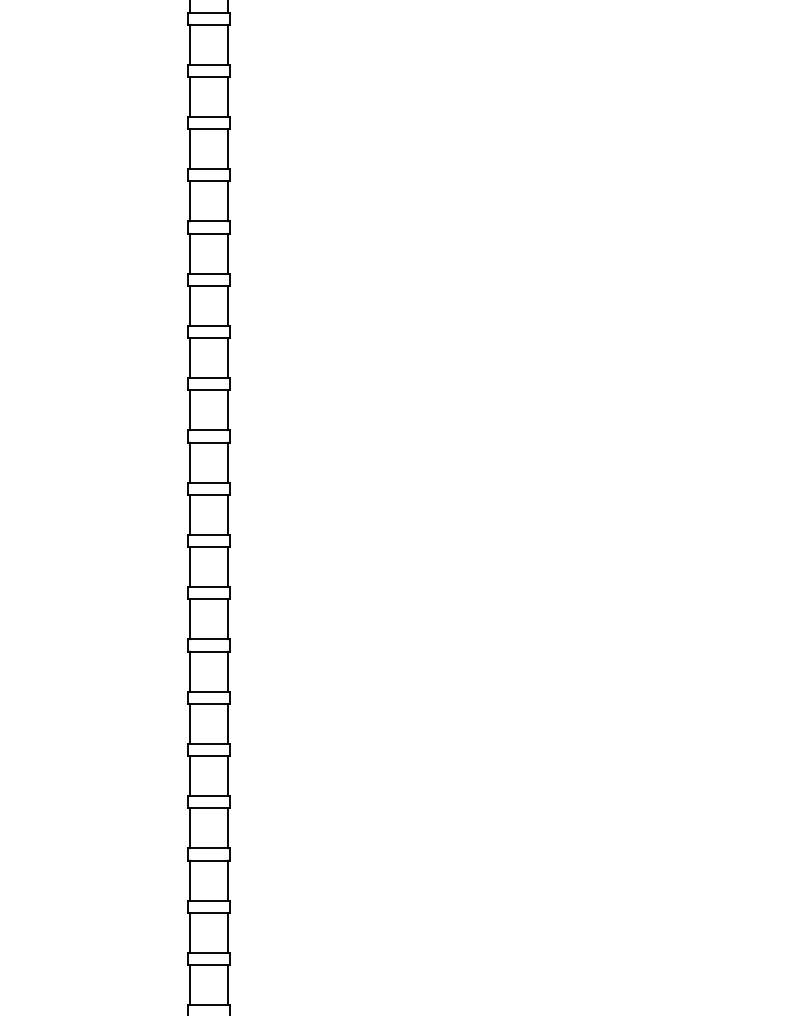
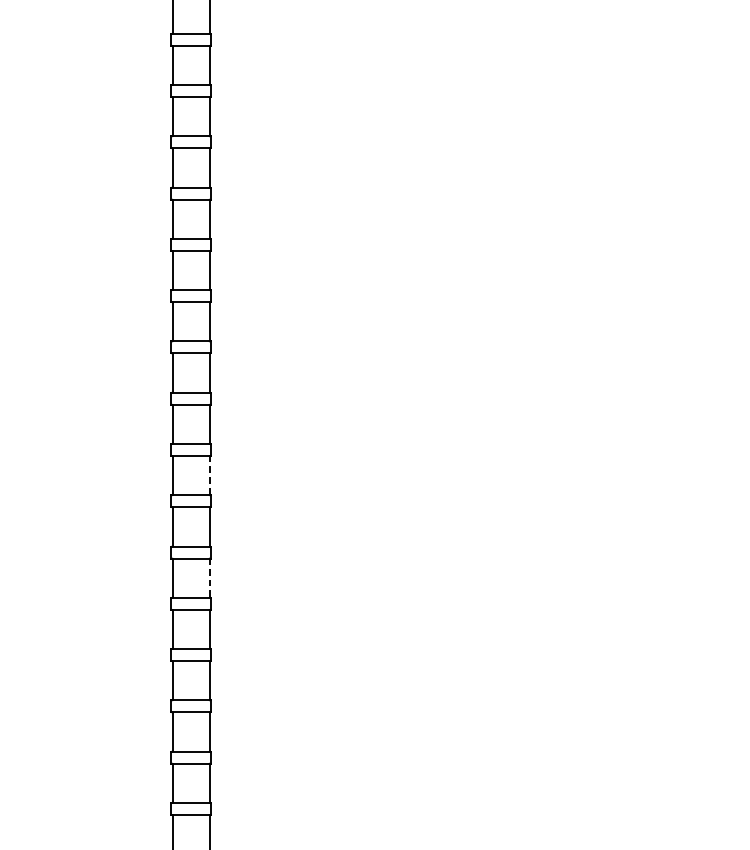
line: (227, 671) -> (209, 475), solid -> dashed
line: (227, 775) -> (209, 577), solid -> dashed

